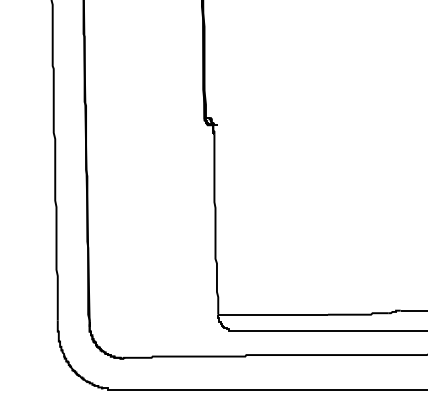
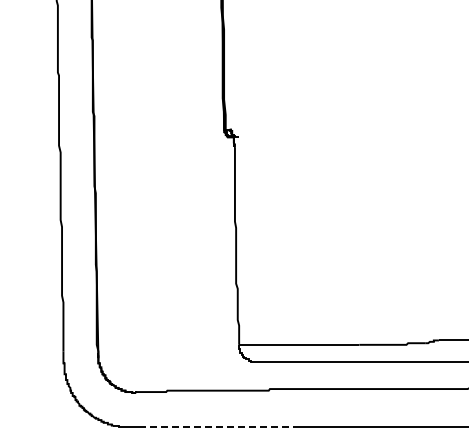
line: (200, 390) -> (219, 427), solid -> dashed

